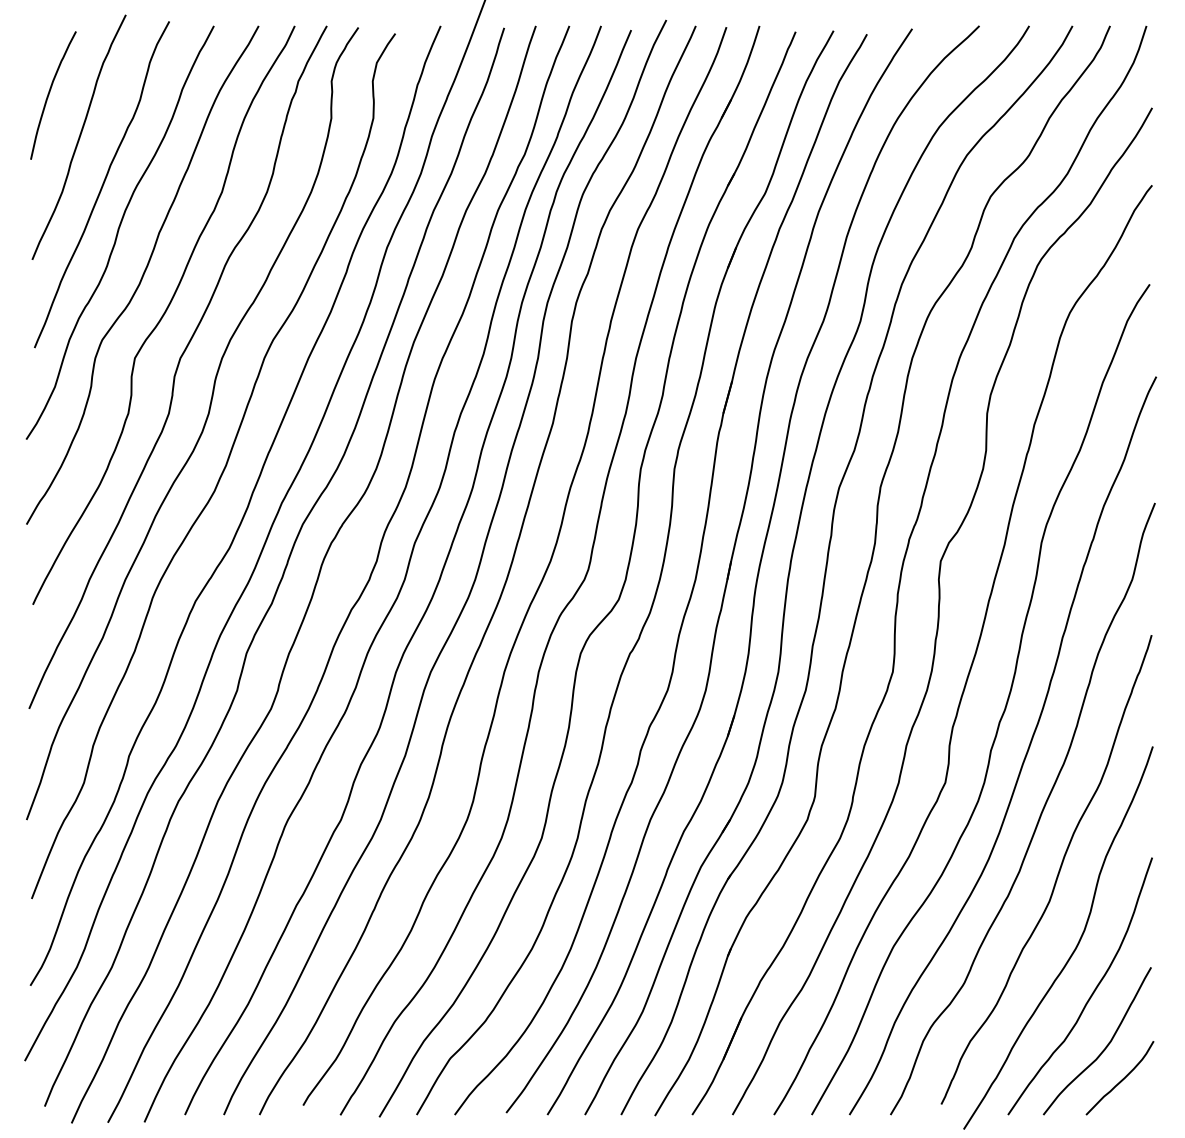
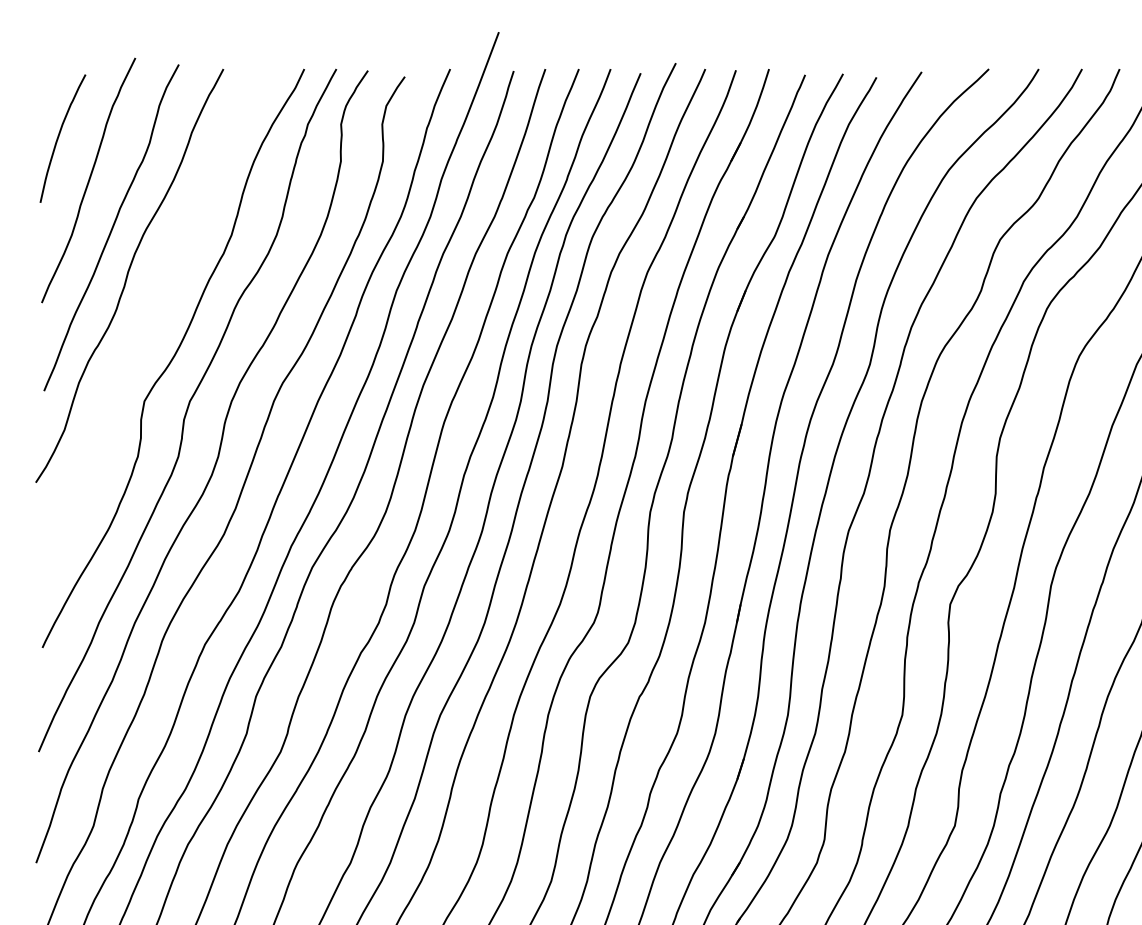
curve: (142, 274) -> (152, 317), removed

